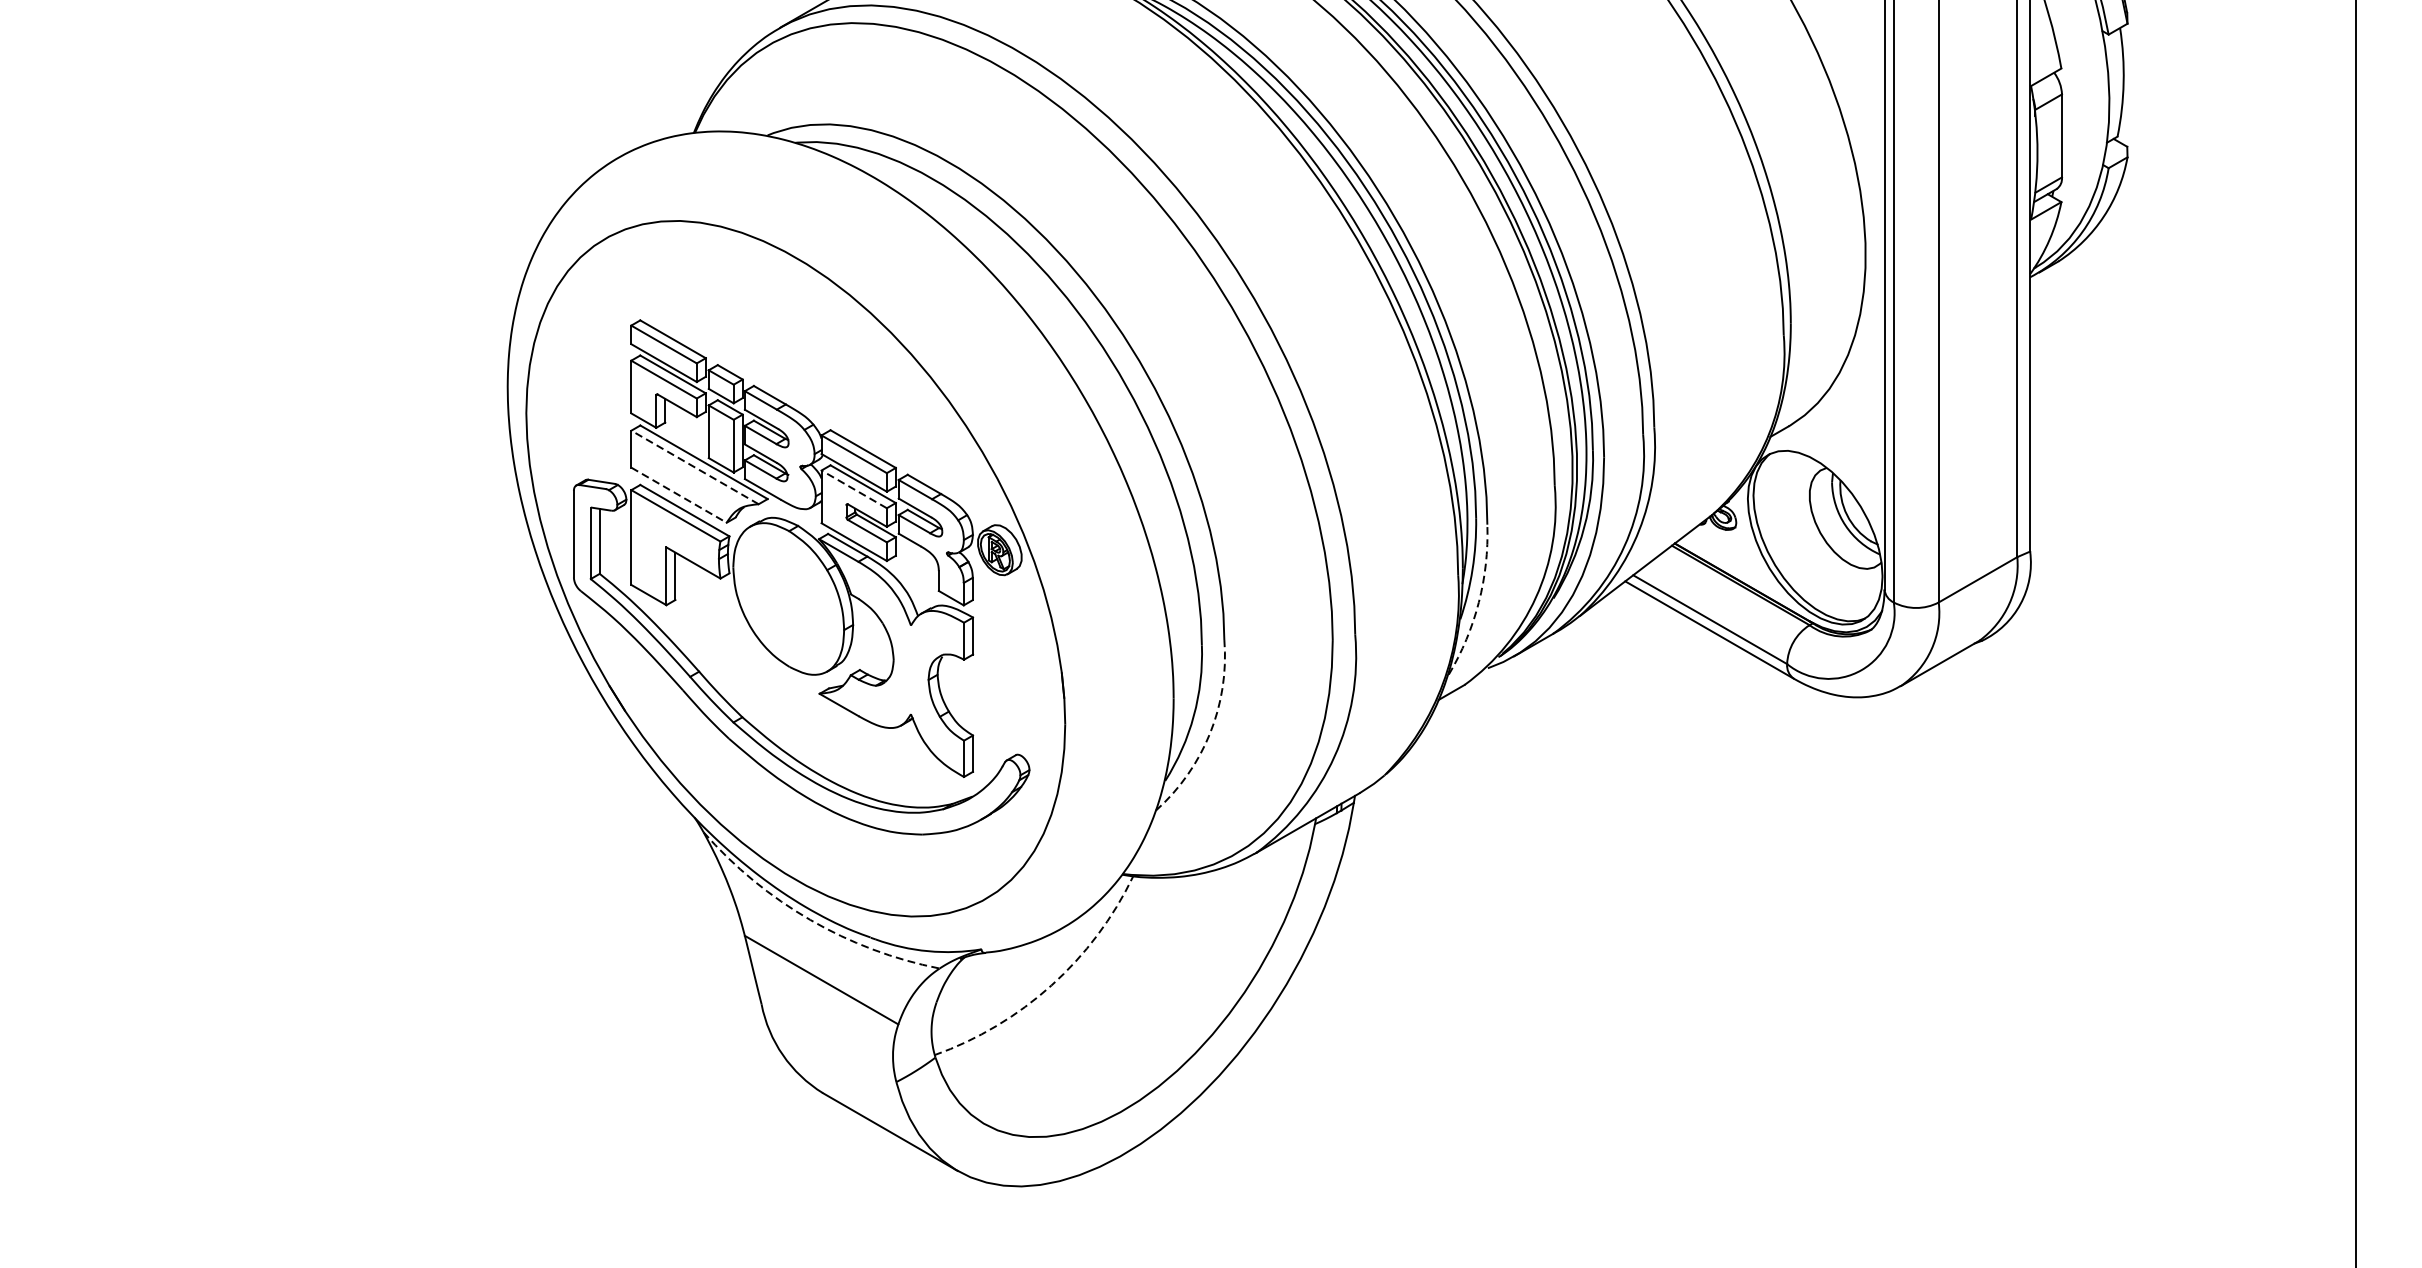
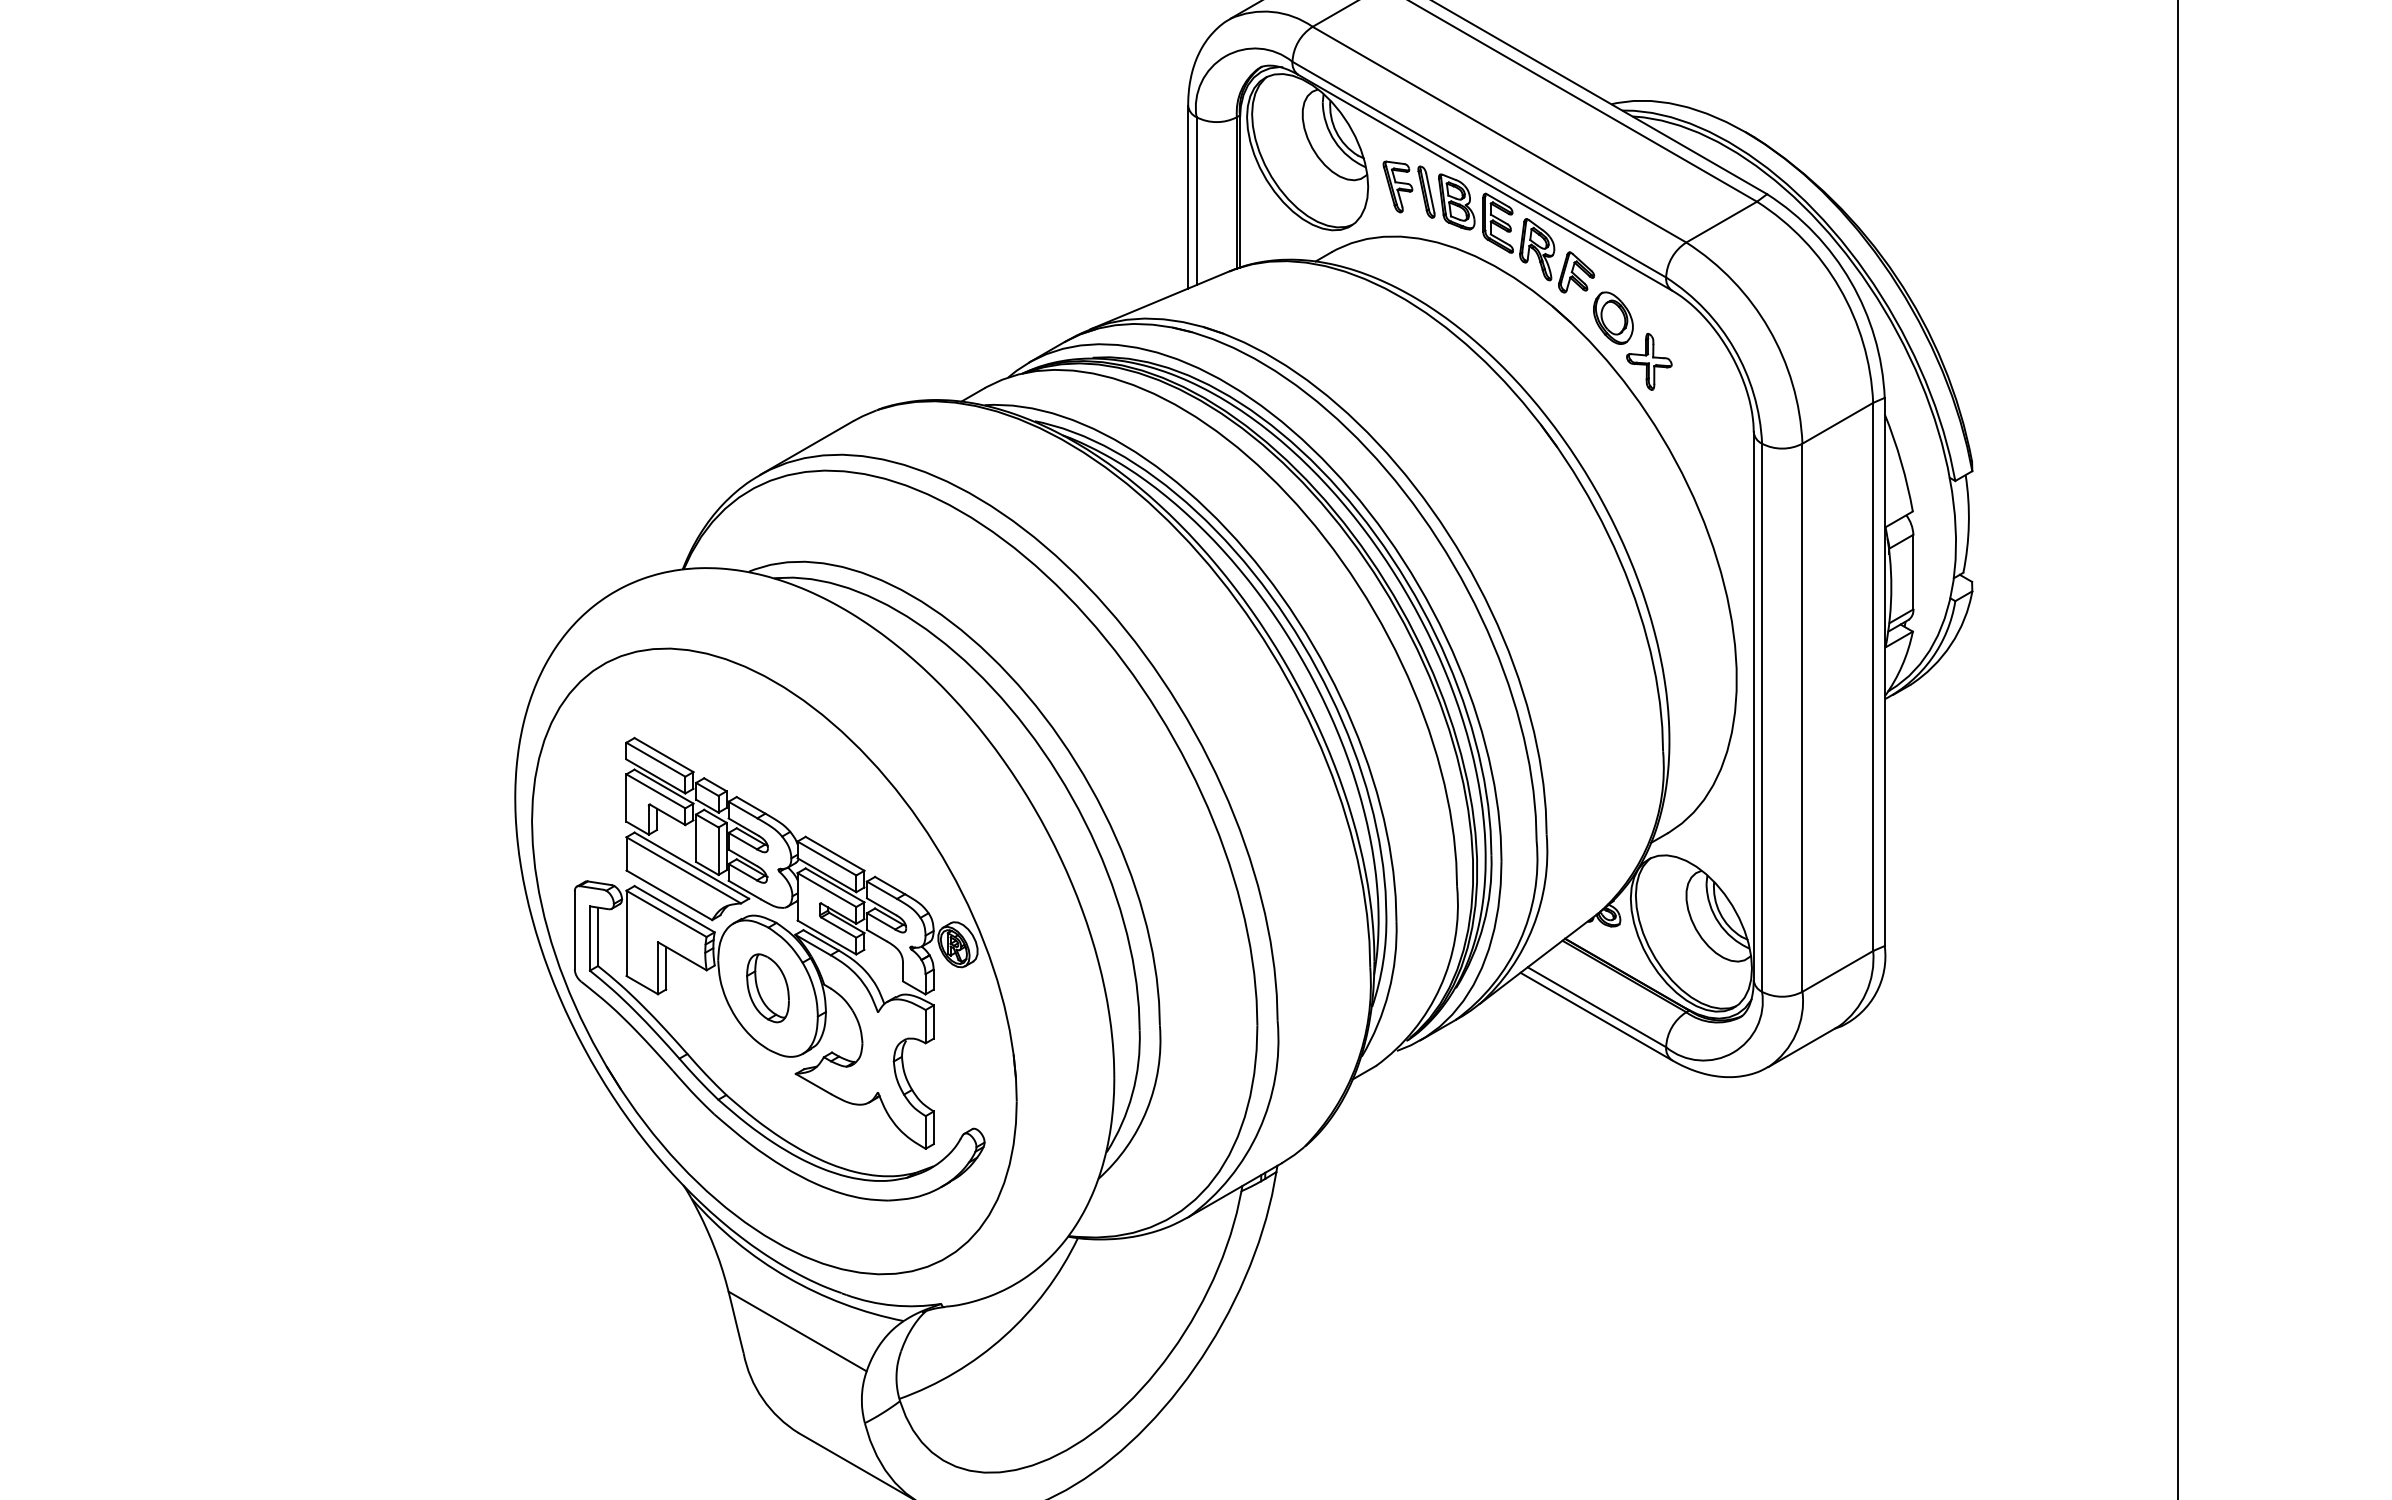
line: (694, 467) -> (683, 870), dashed -> solid
line: (853, 489) -> (826, 890), dashed -> solid
line: (679, 495) -> (669, 895), dashed -> solid
part: (788, 598) -> (767, 988), added
arc: (1478, 602) -> (1388, 991), dashed -> solid
arc: (1210, 733) -> (1147, 1109), dashed -> solid
arc: (810, 920) -> (787, 1277), dashed -> solid
arc: (1051, 985) -> (1004, 1336), dashed -> solid

